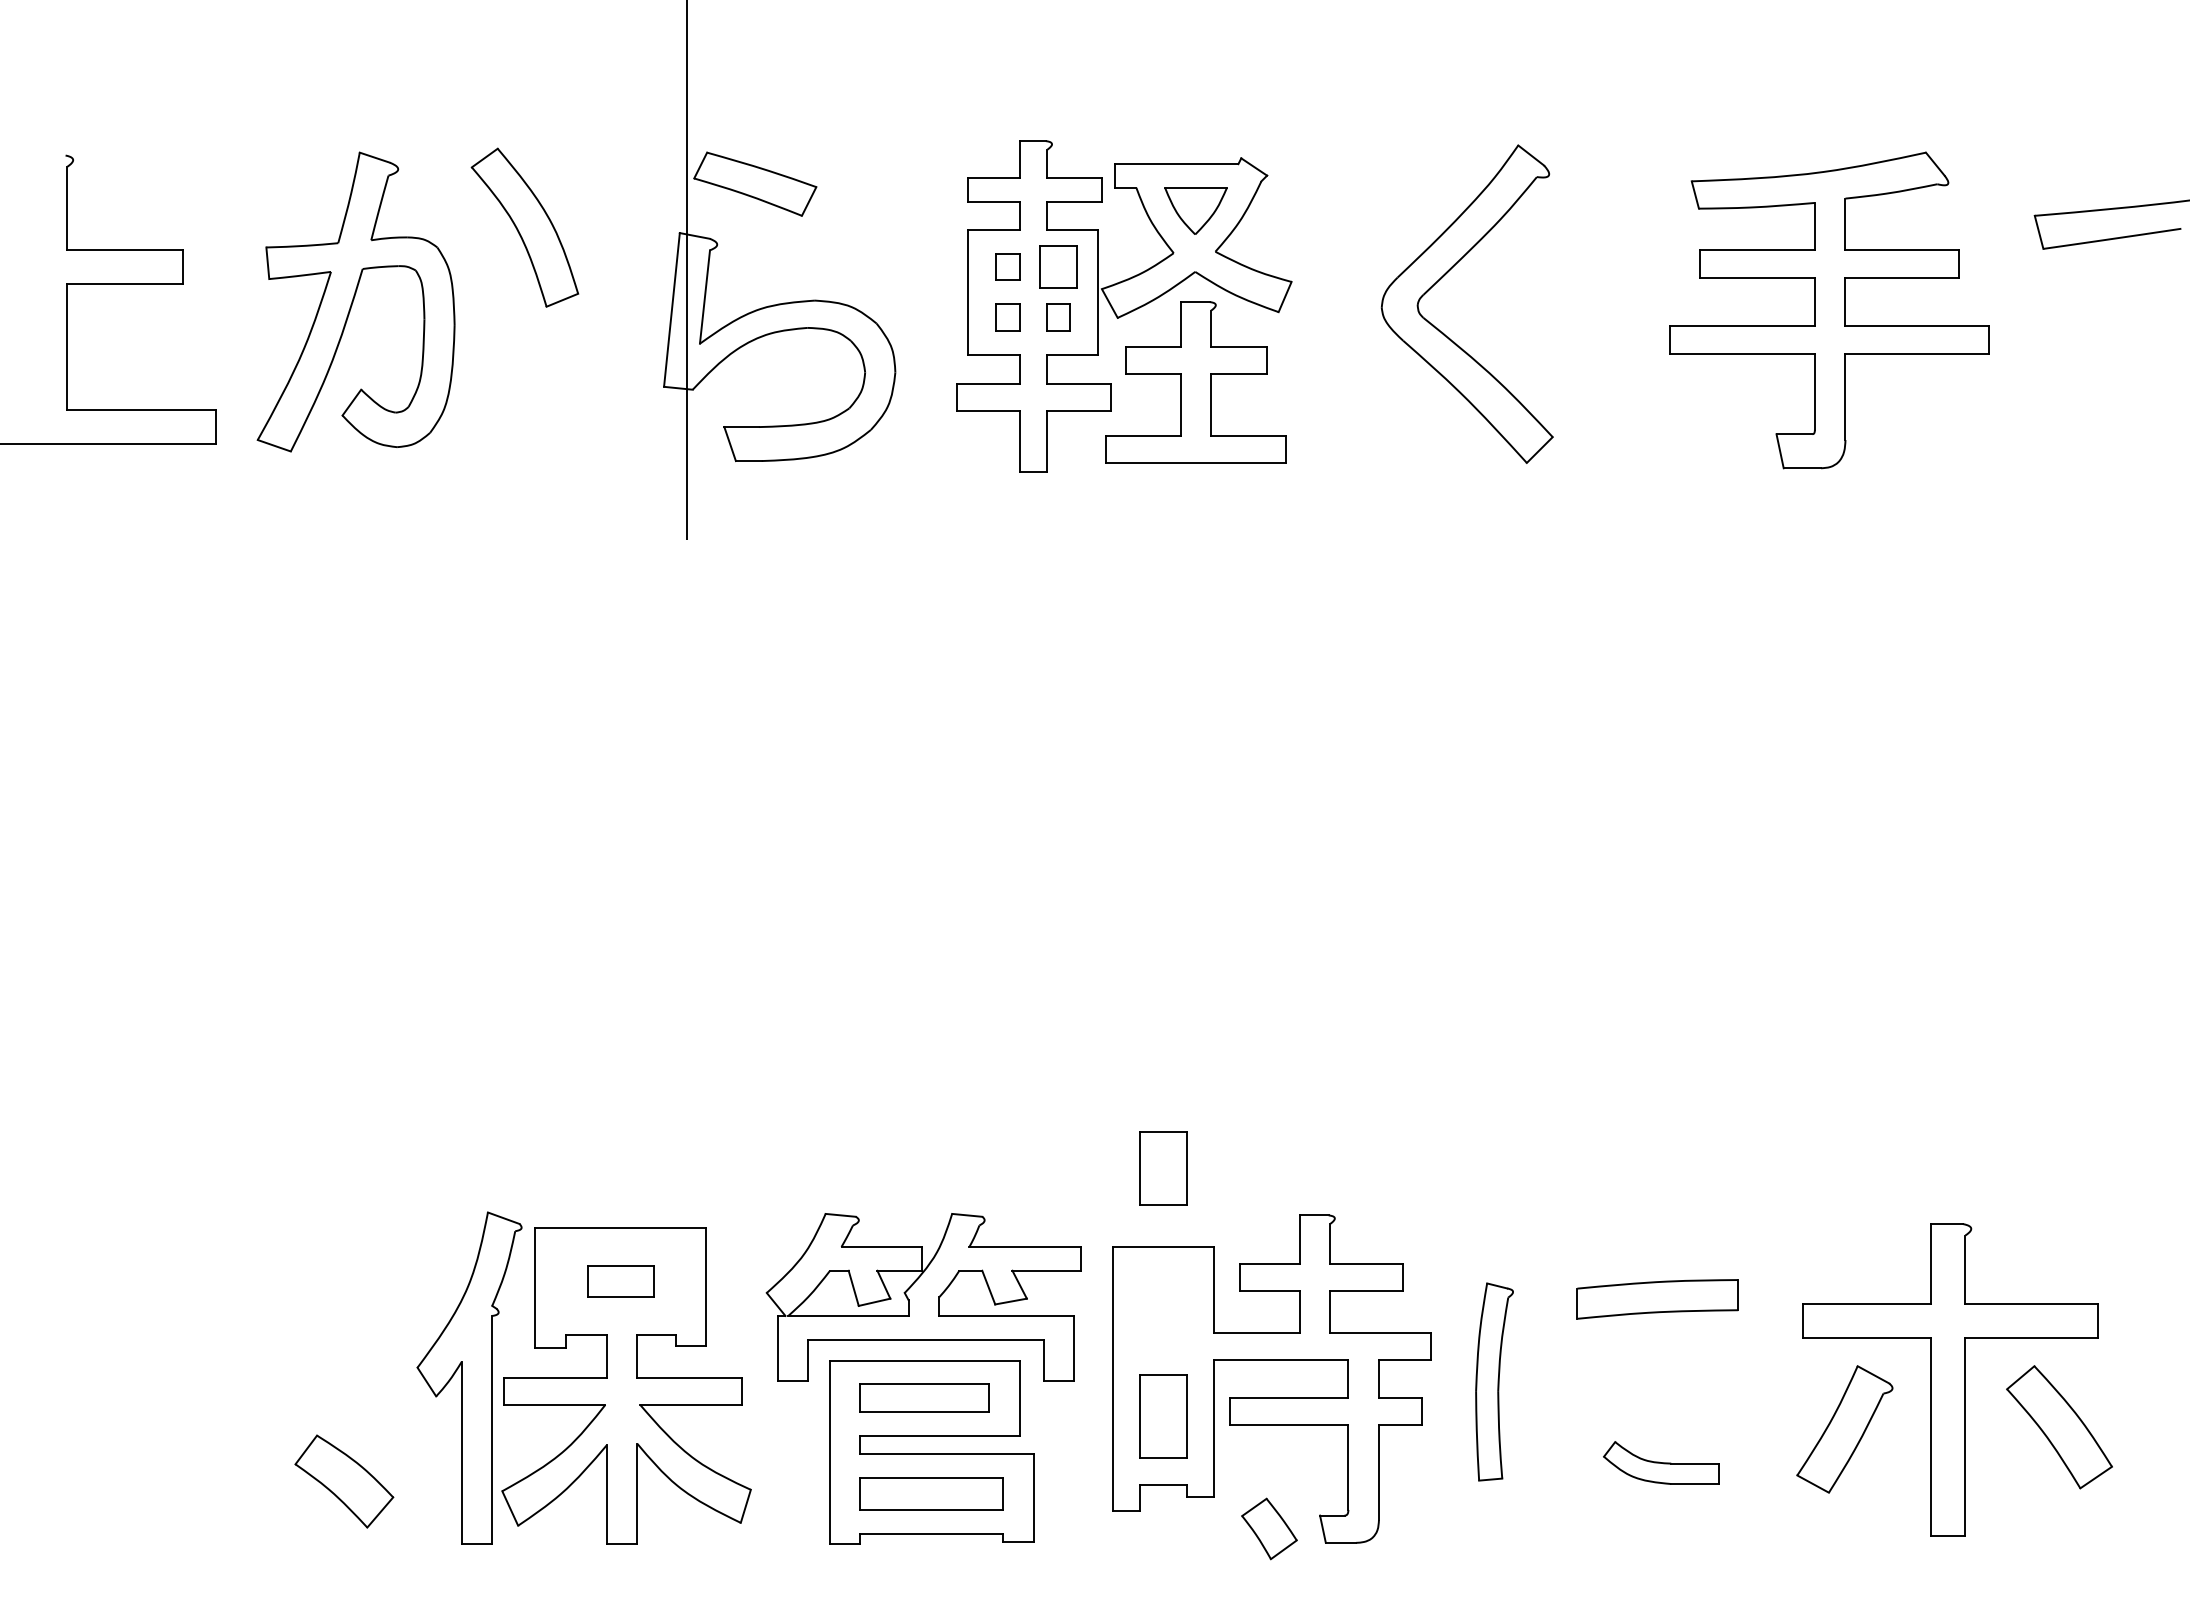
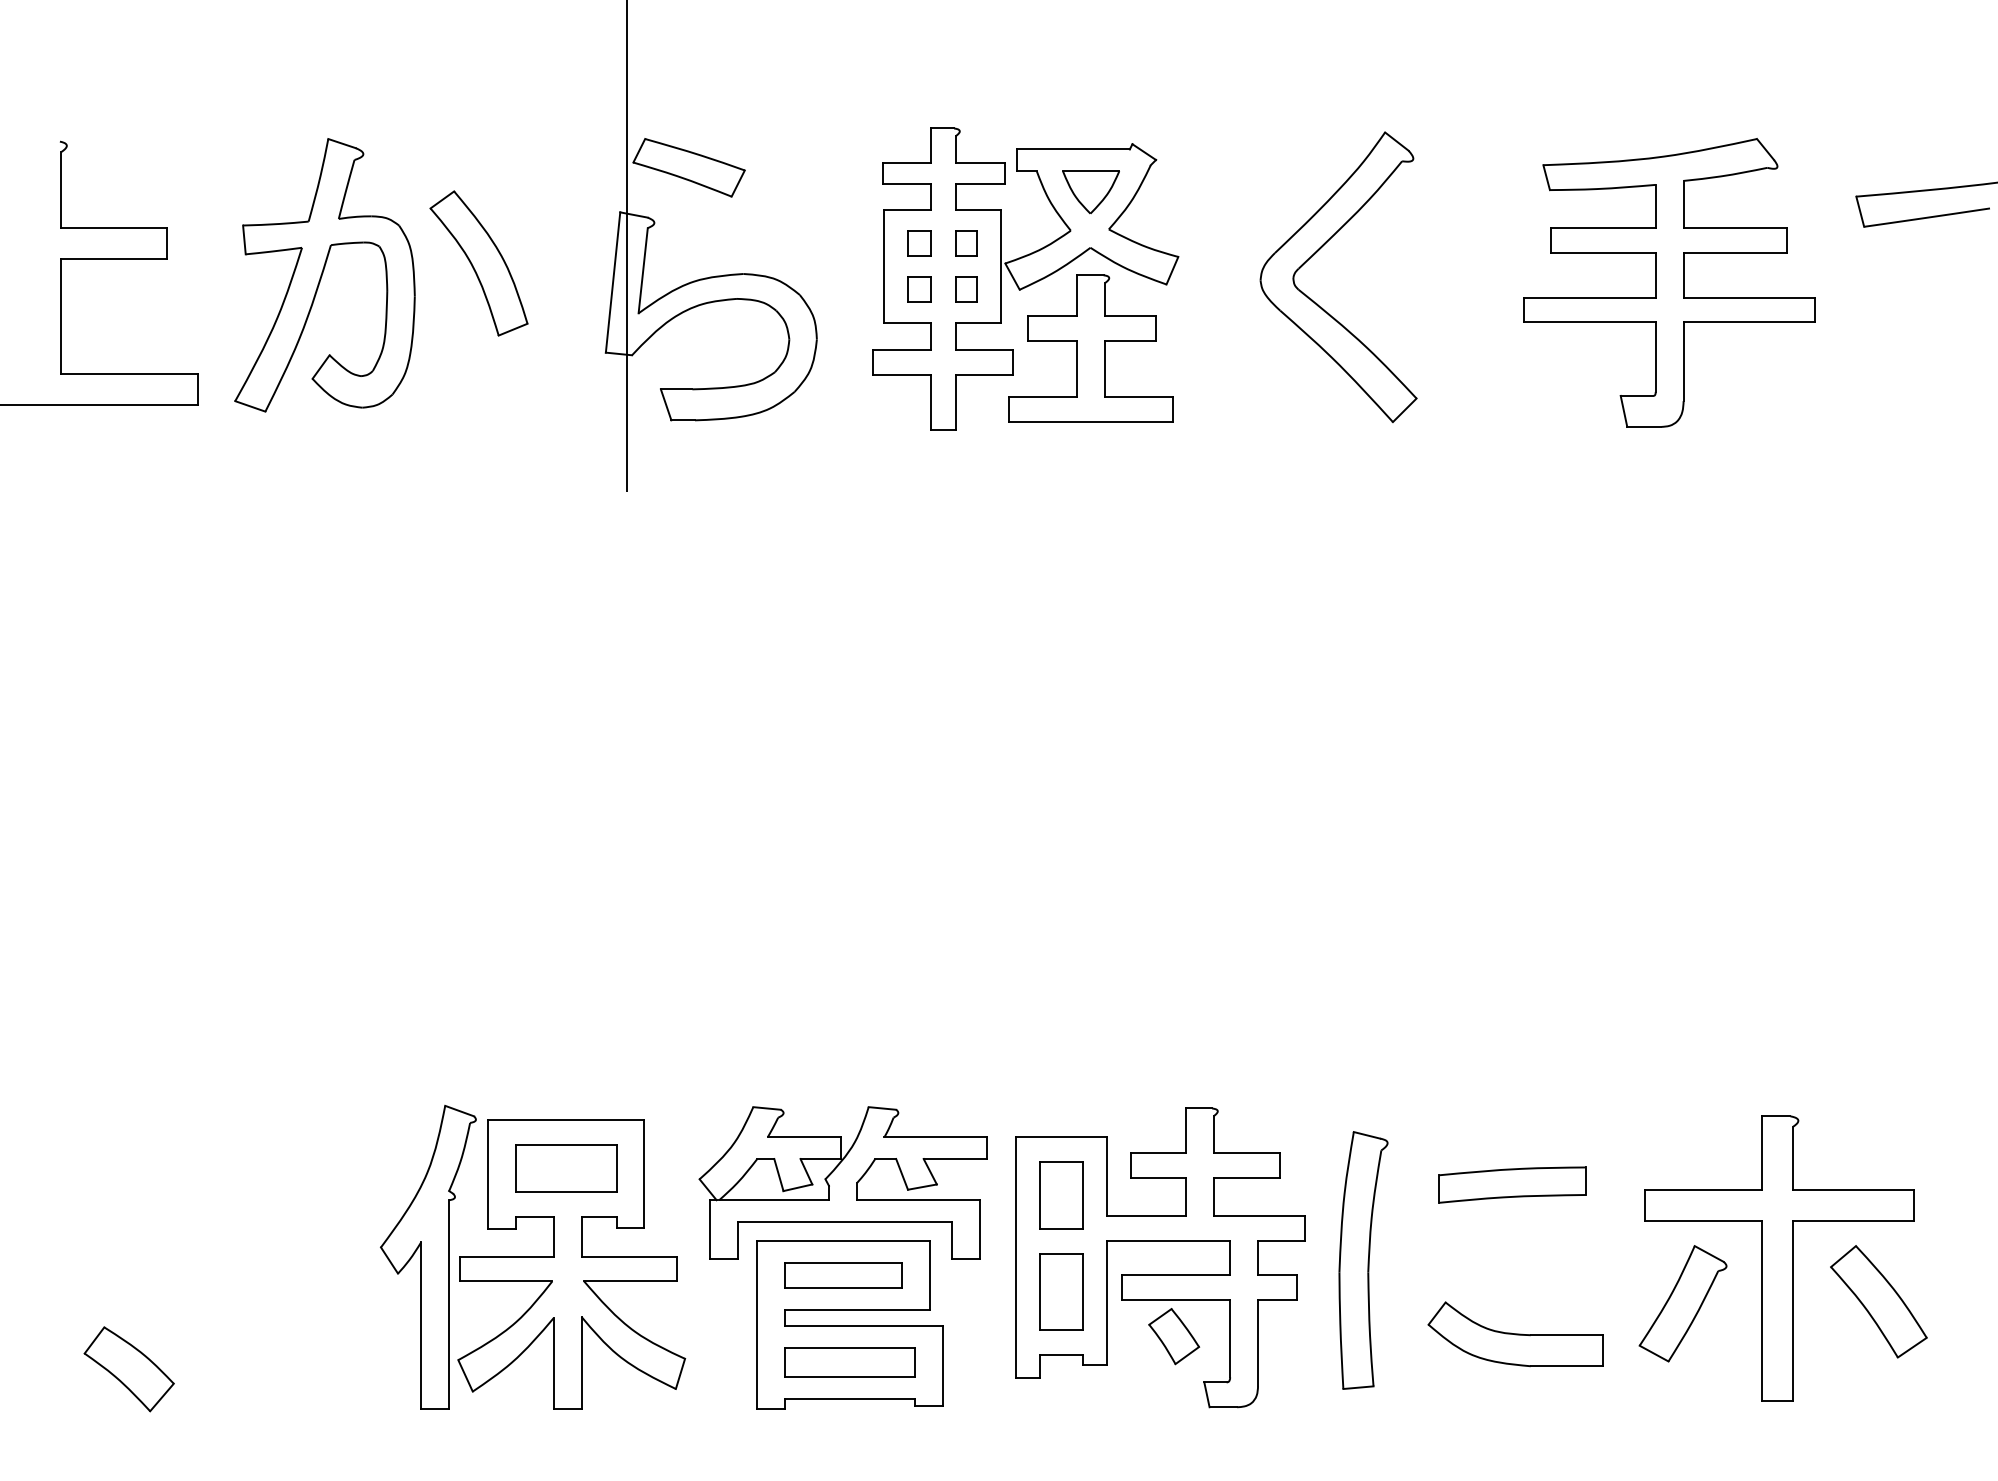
part: (524, 227) -> (478, 263), moved
part: (1059, 267) -> (966, 243), size x0.62
part: (1163, 1168) -> (1061, 1195), moved
part: (620, 1281) -> (566, 1168), size x1.67
part: (1494, 1382) -> (1363, 1260), size x1.43
part: (1661, 1463) -> (1515, 1334), size x1.67
part: (343, 1481) -> (128, 1369), moved
part: (1269, 1528) -> (1174, 1336), moved

